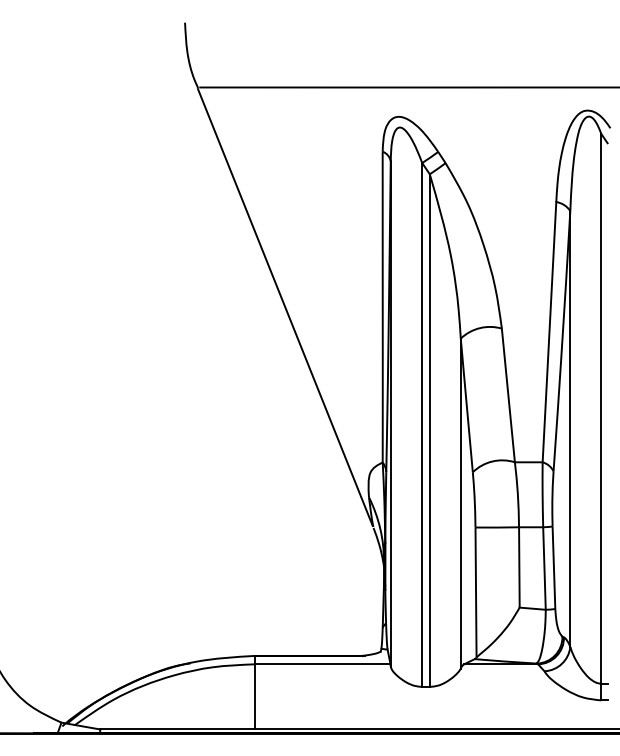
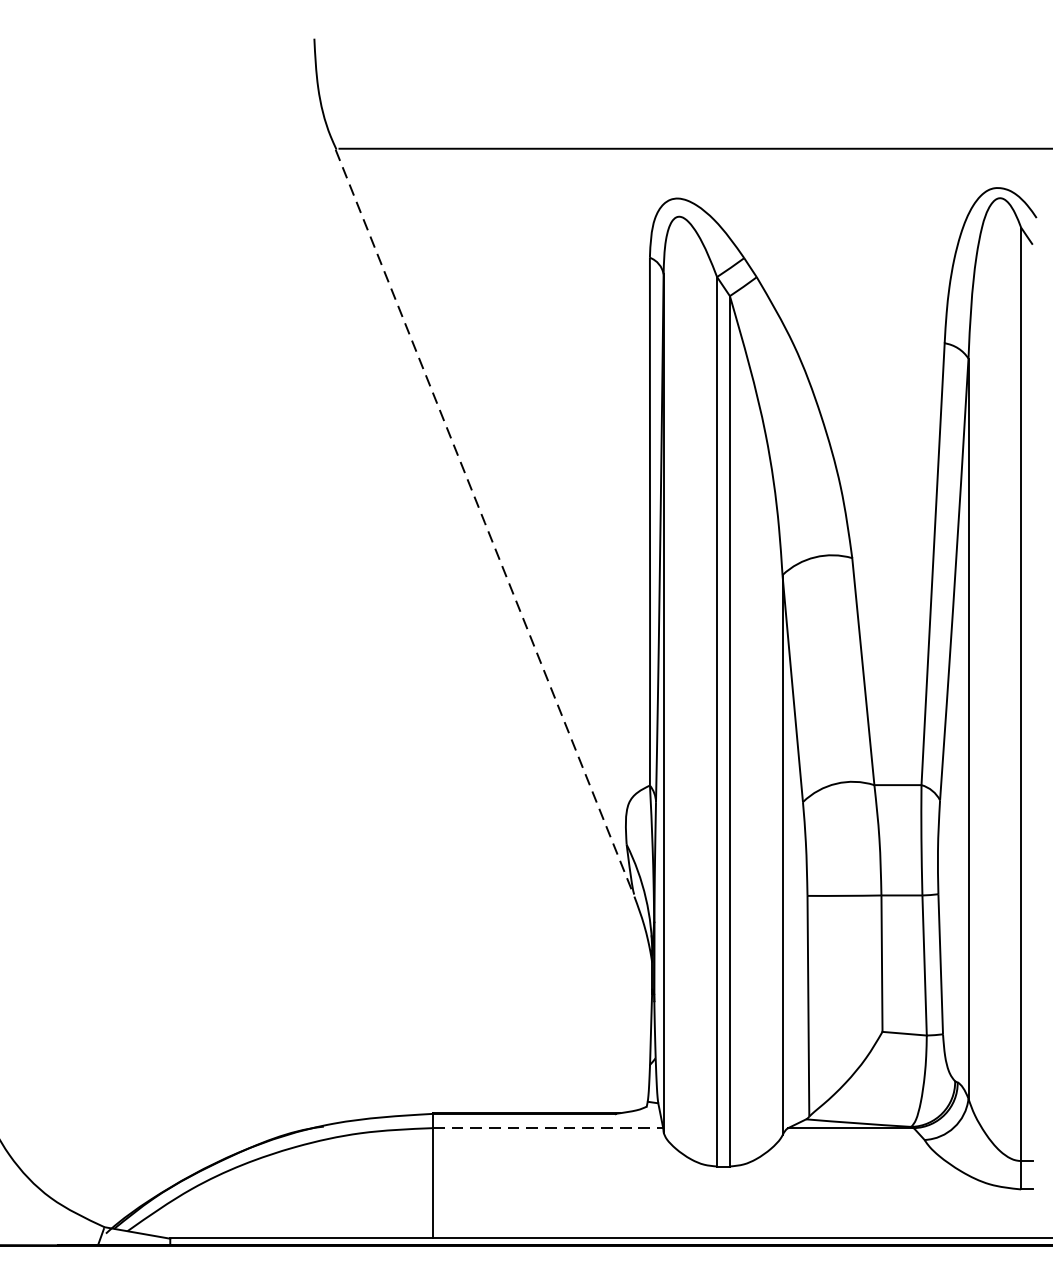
line: (285, 307) -> (484, 522), solid -> dashed
line: (322, 664) -> (547, 1128), solid -> dashed

